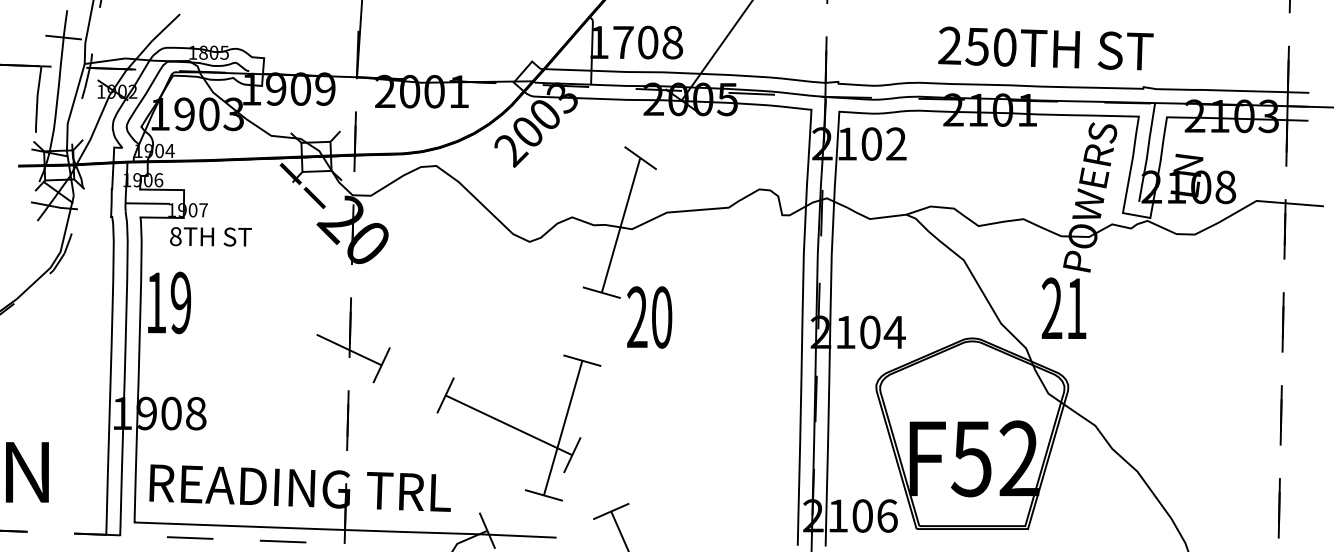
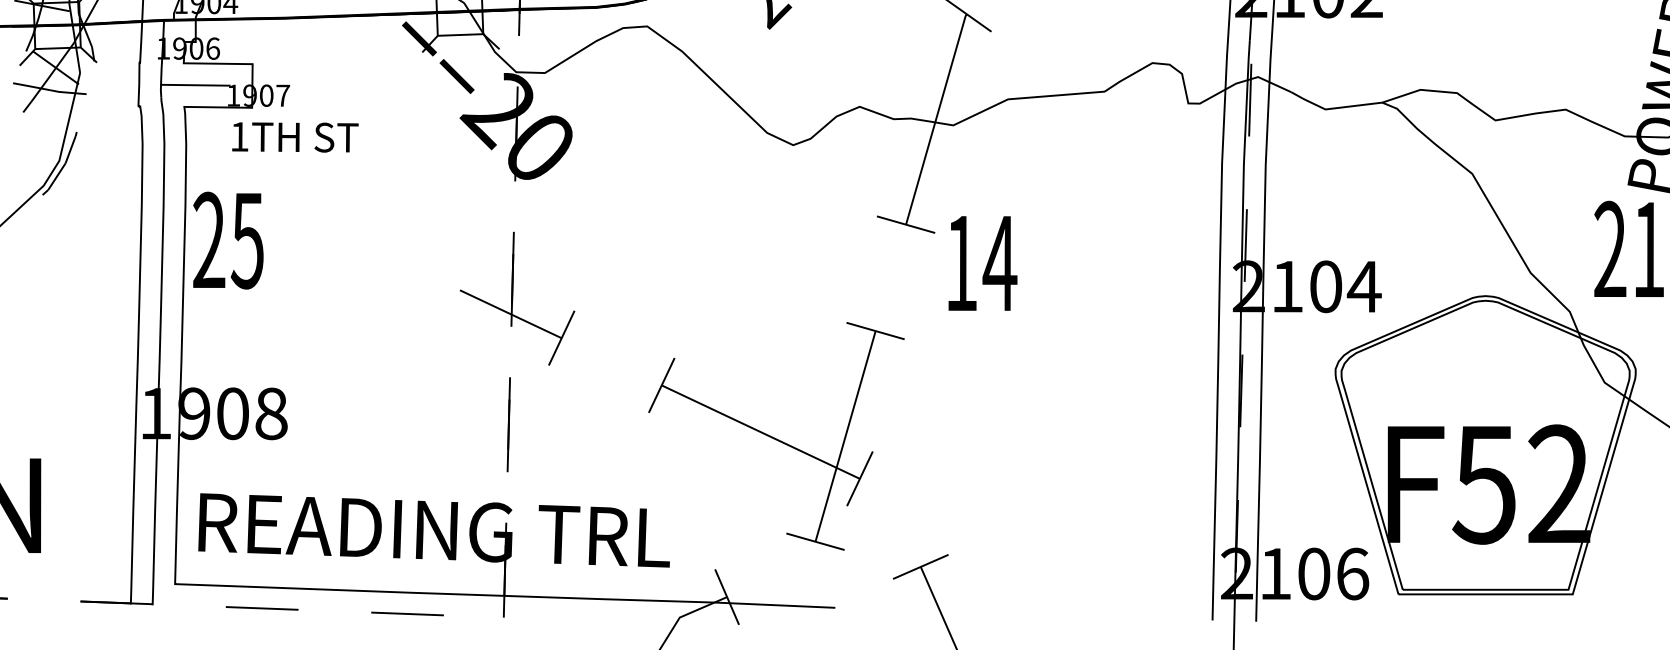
text: (175, 236) -> (239, 136), 8TH -> 1TH
text: (168, 302) -> (228, 239), 19 -> 25
text: (649, 317) -> (980, 263), 20 -> 14

